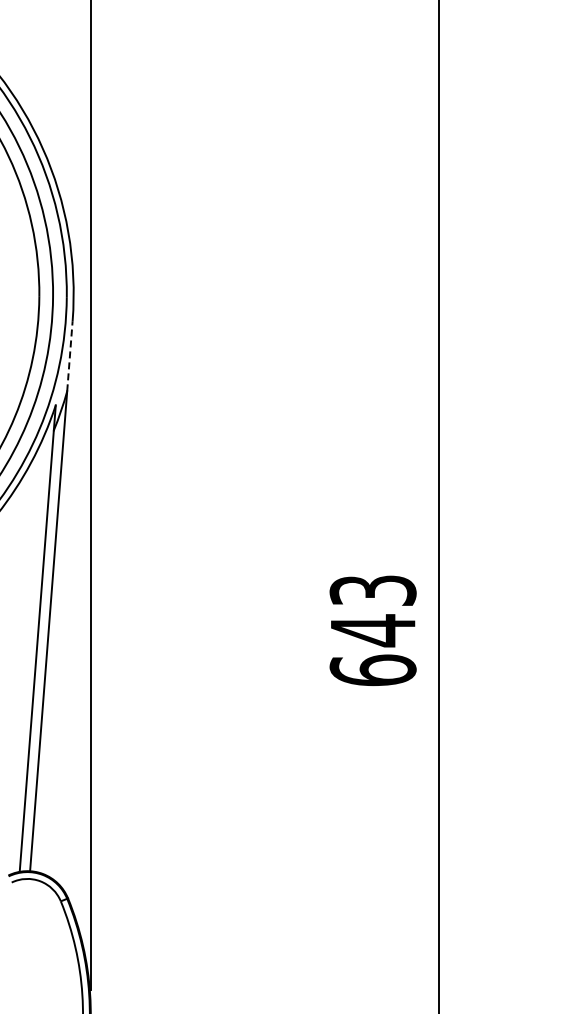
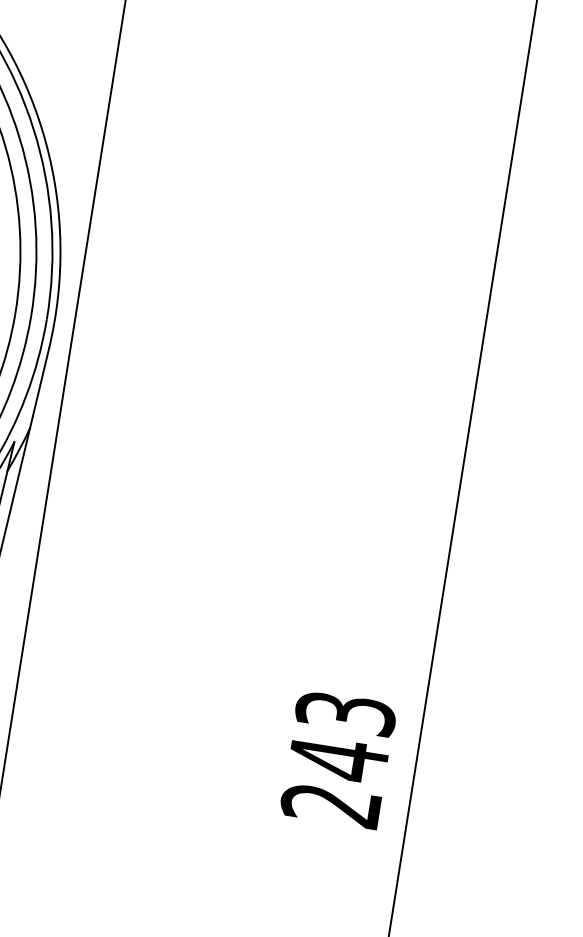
line: (69, 355) -> (39, 387), dashed -> solid
text: (372, 670) -> (330, 804), 643 -> 243

